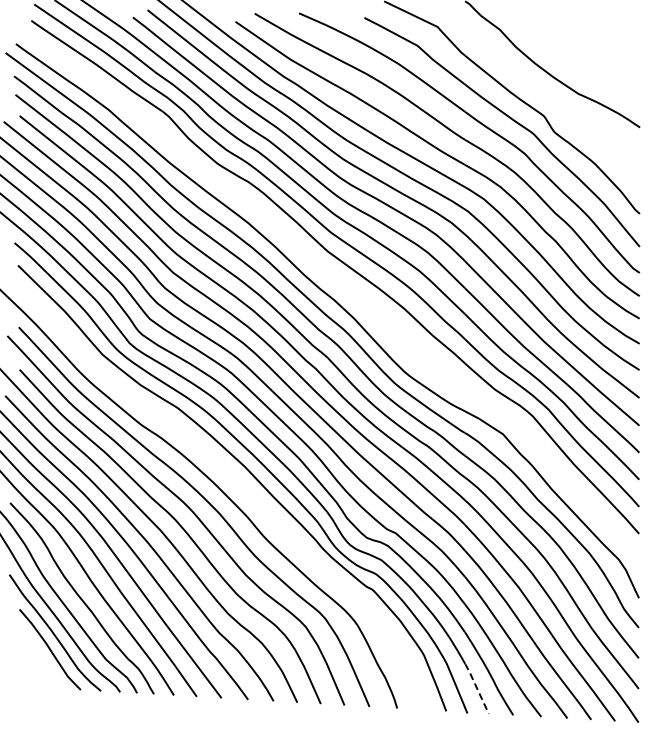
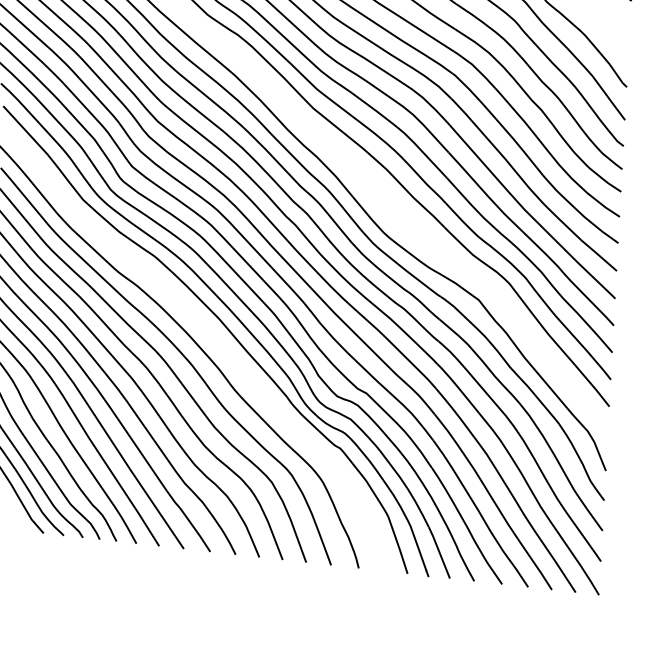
line: (476, 687) -> (439, 551), dashed -> solid

